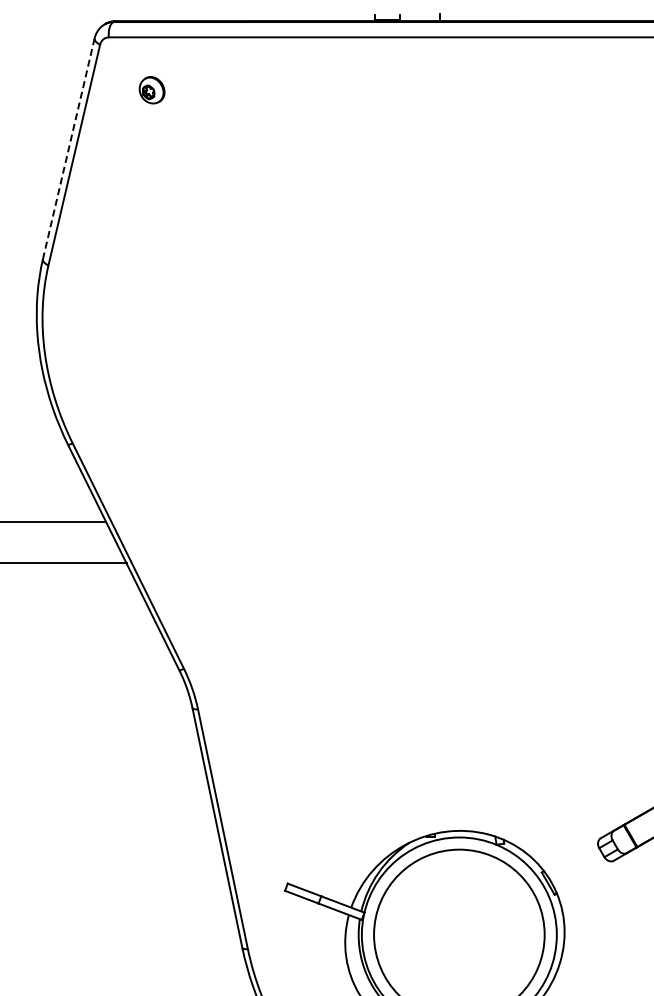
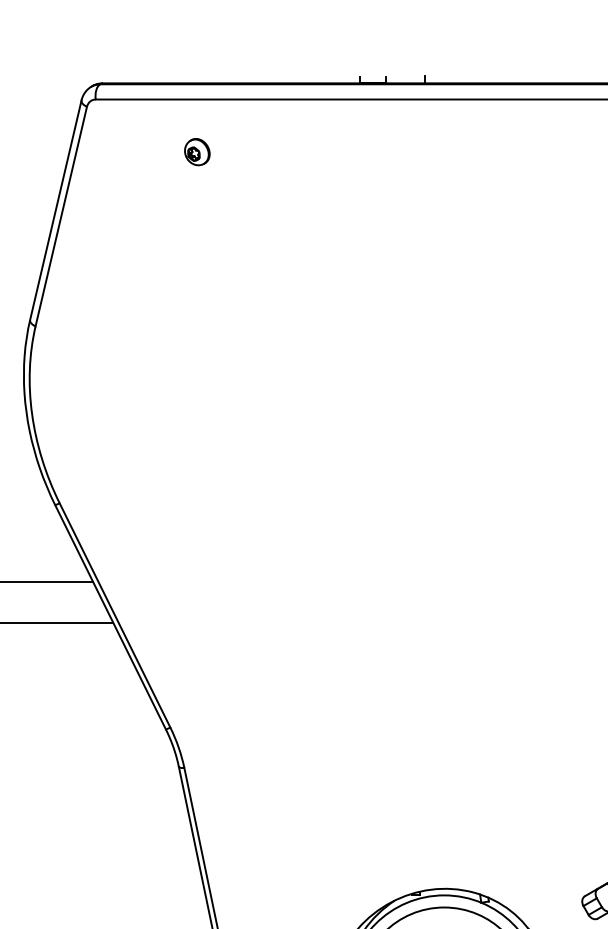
part: (151, 90) -> (196, 152), moved
line: (68, 149) -> (55, 211), dashed -> solid

